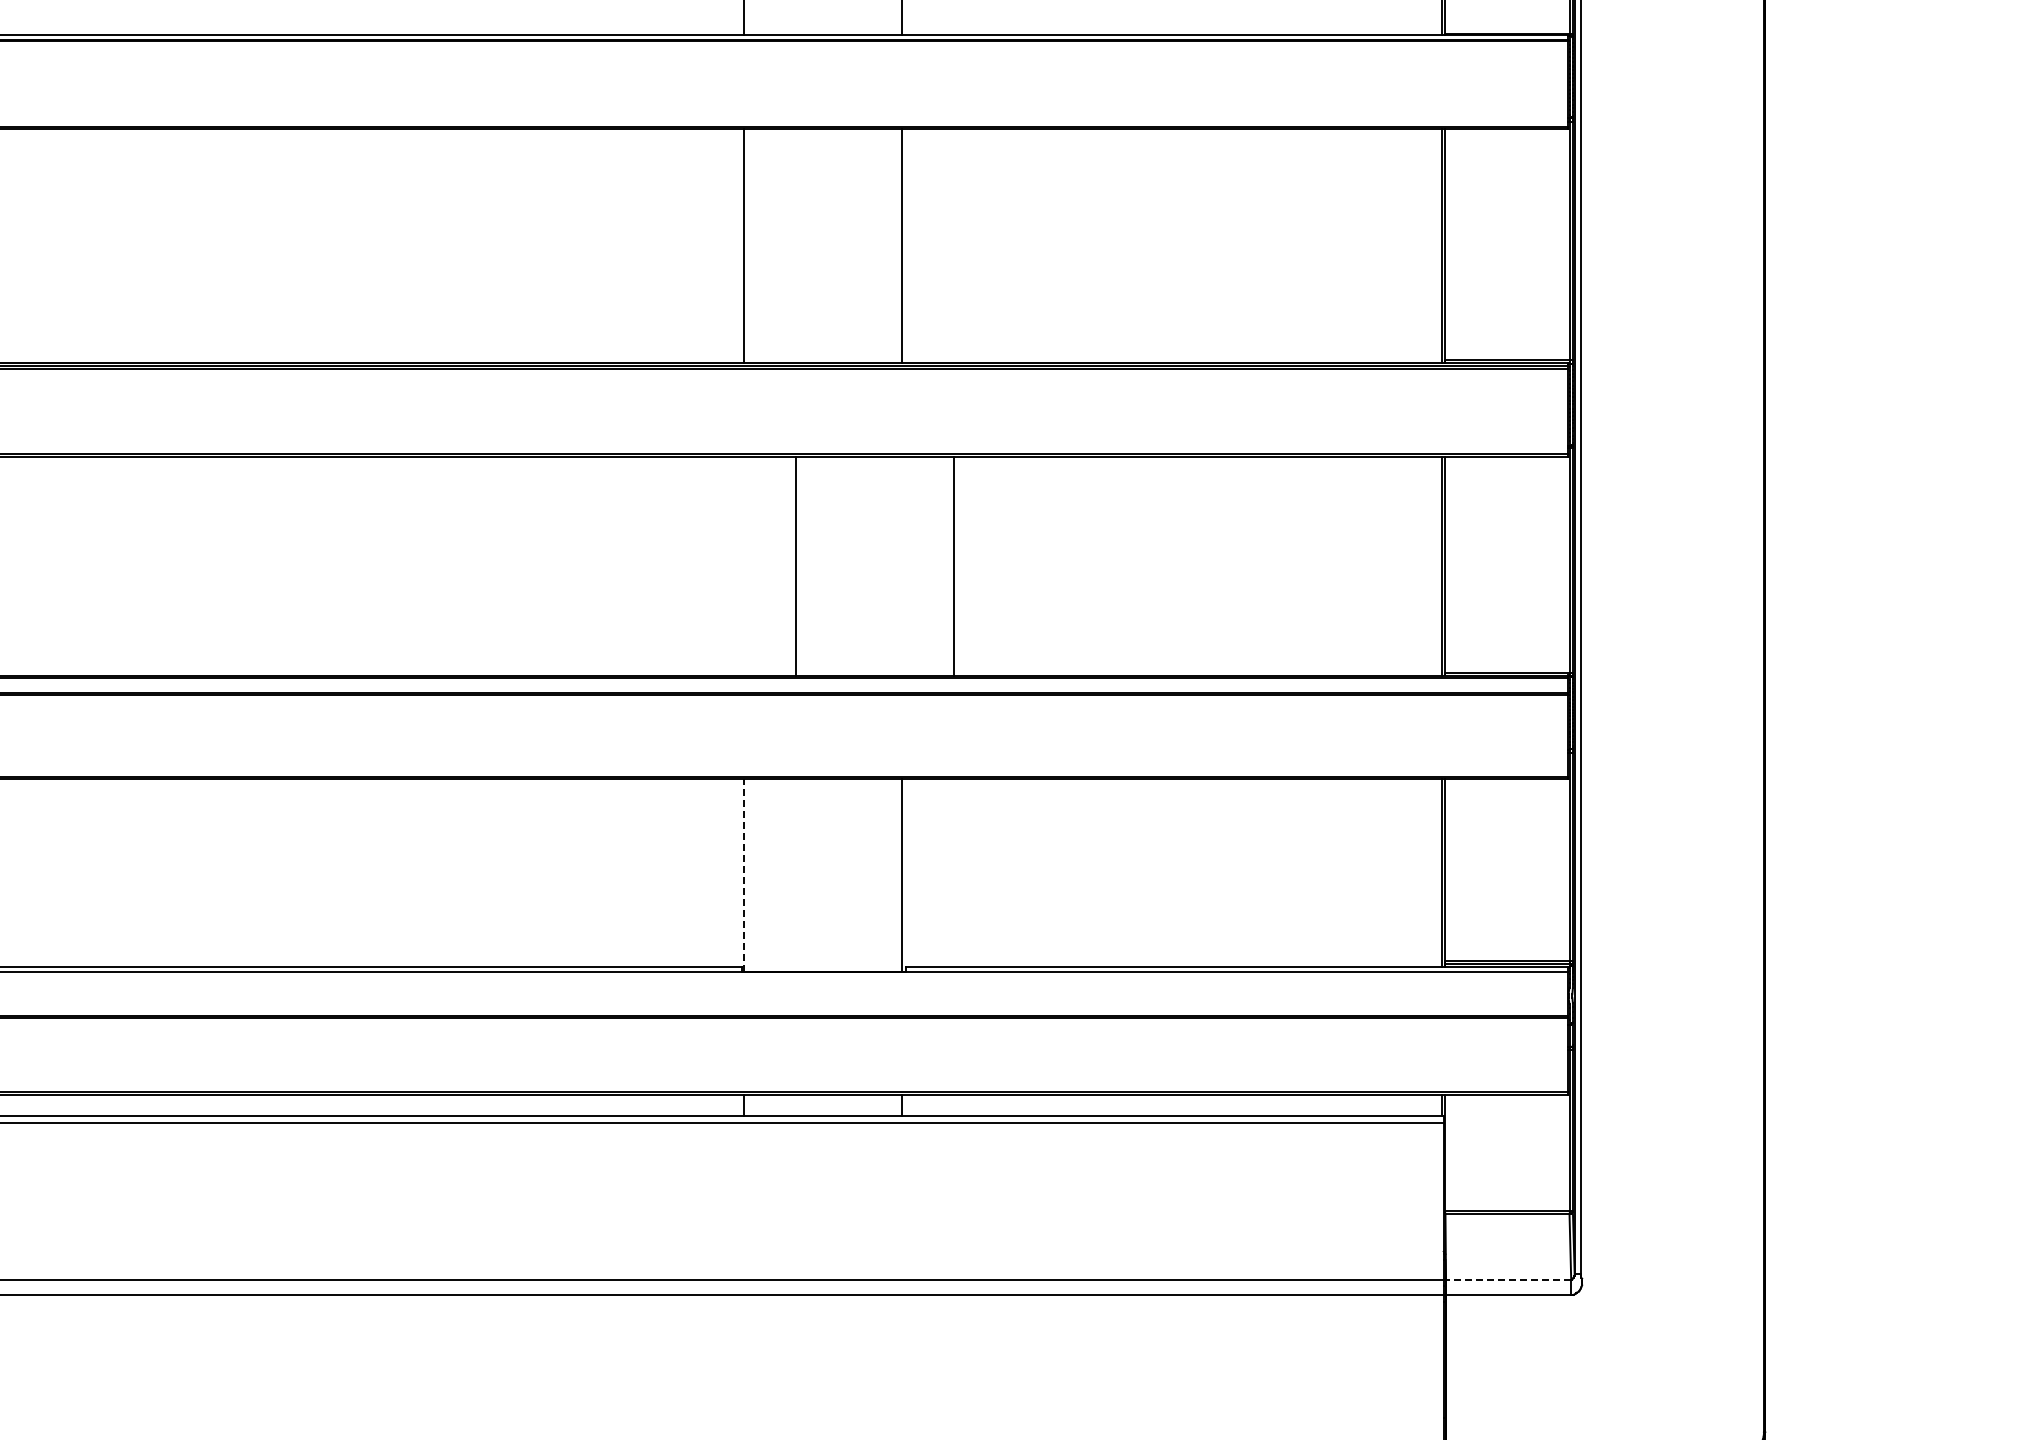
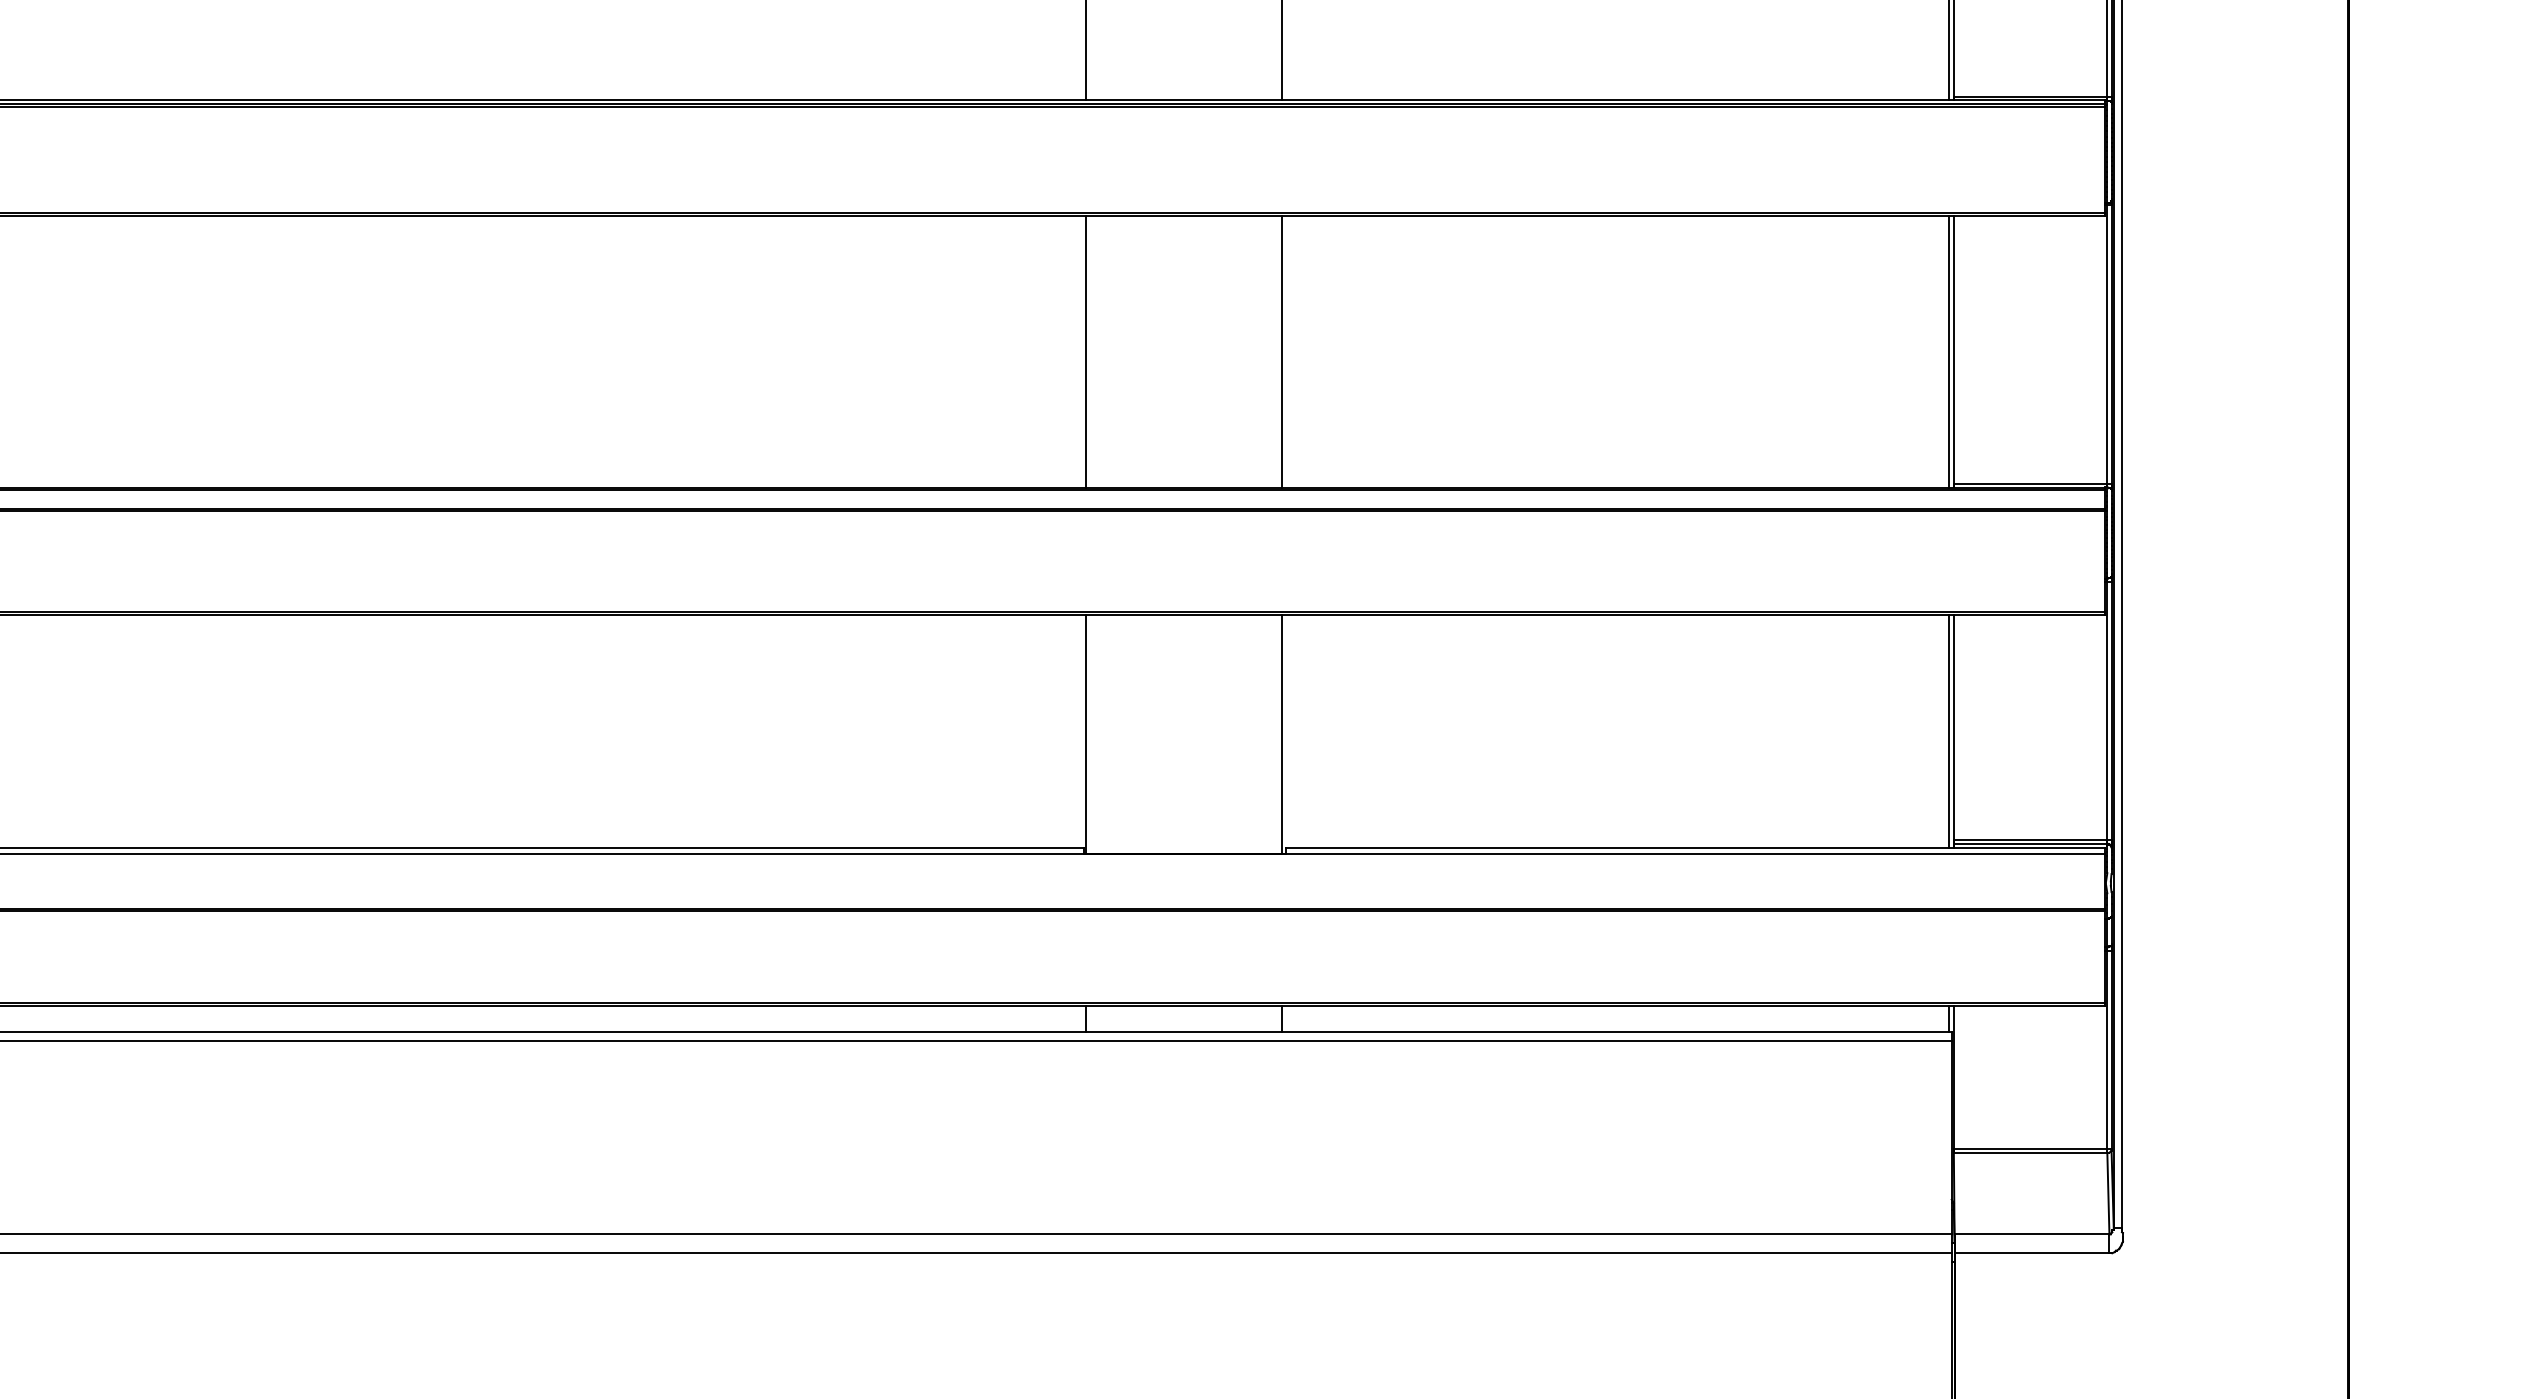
line: (796, 566) -> (1086, 352), moved
line: (954, 566) -> (1282, 352), moved
line: (744, 875) -> (1086, 734), dashed -> solid
line: (1508, 1279) -> (2031, 1234), dashed -> solid

